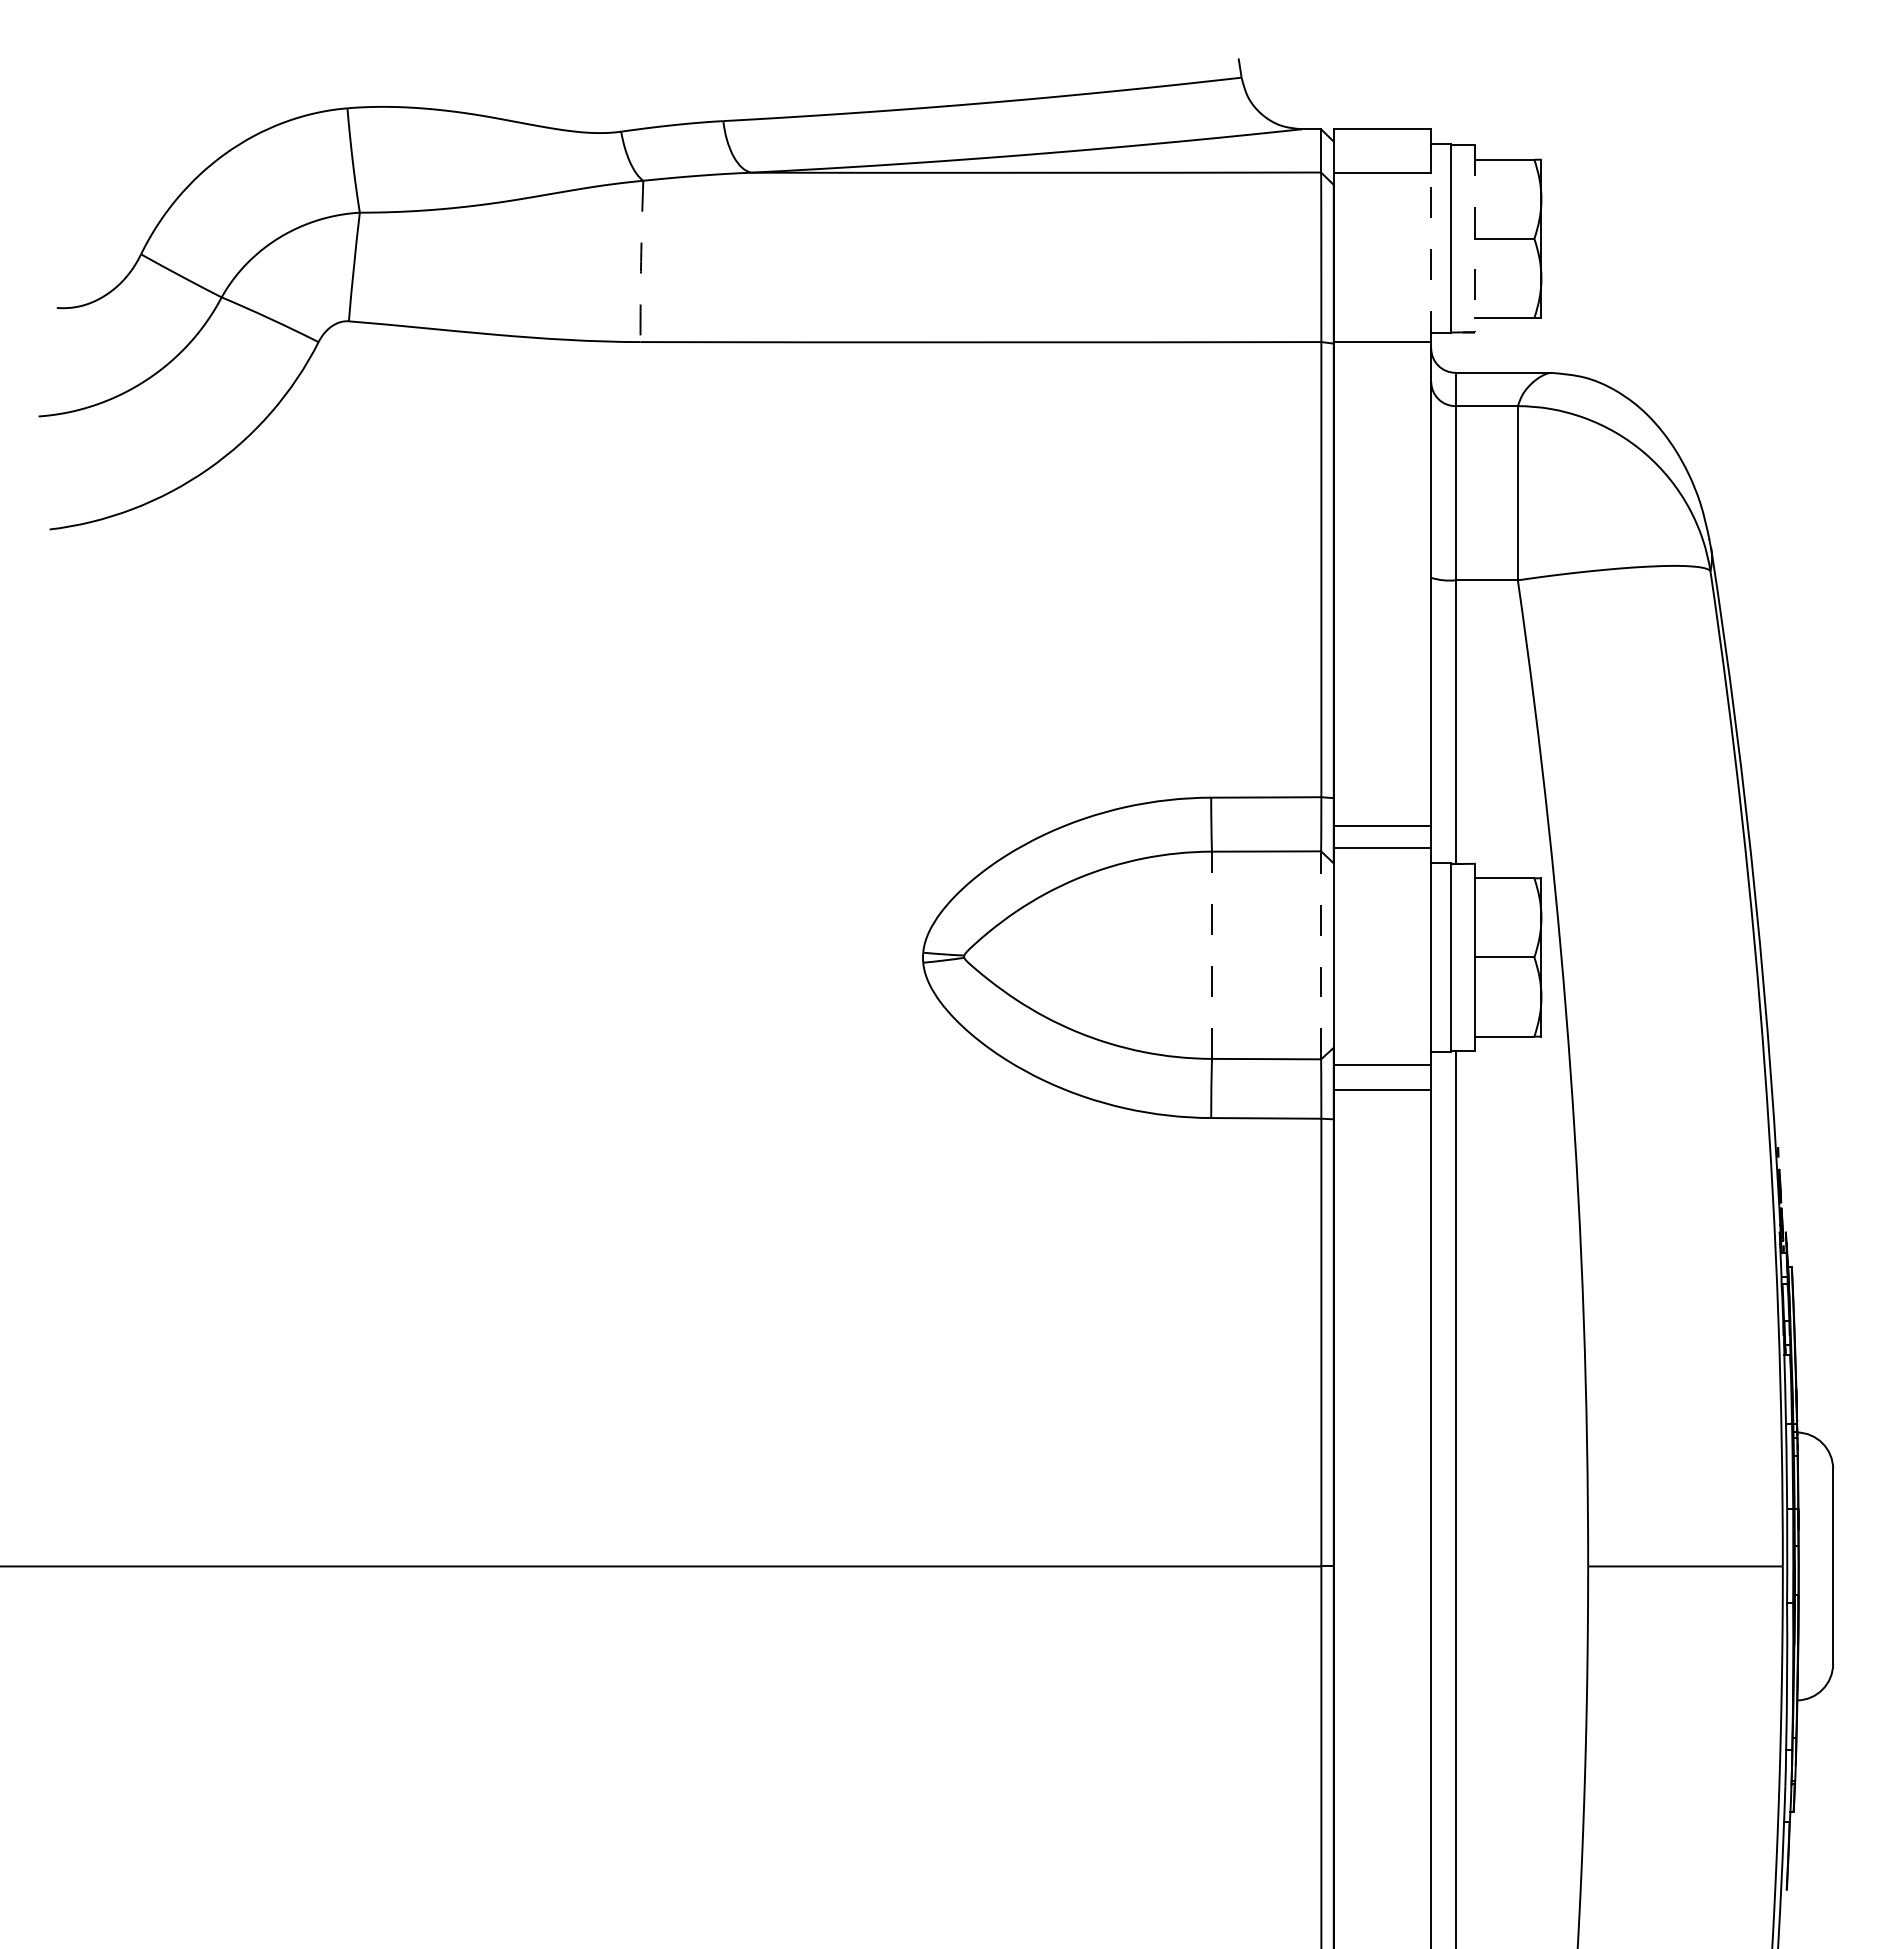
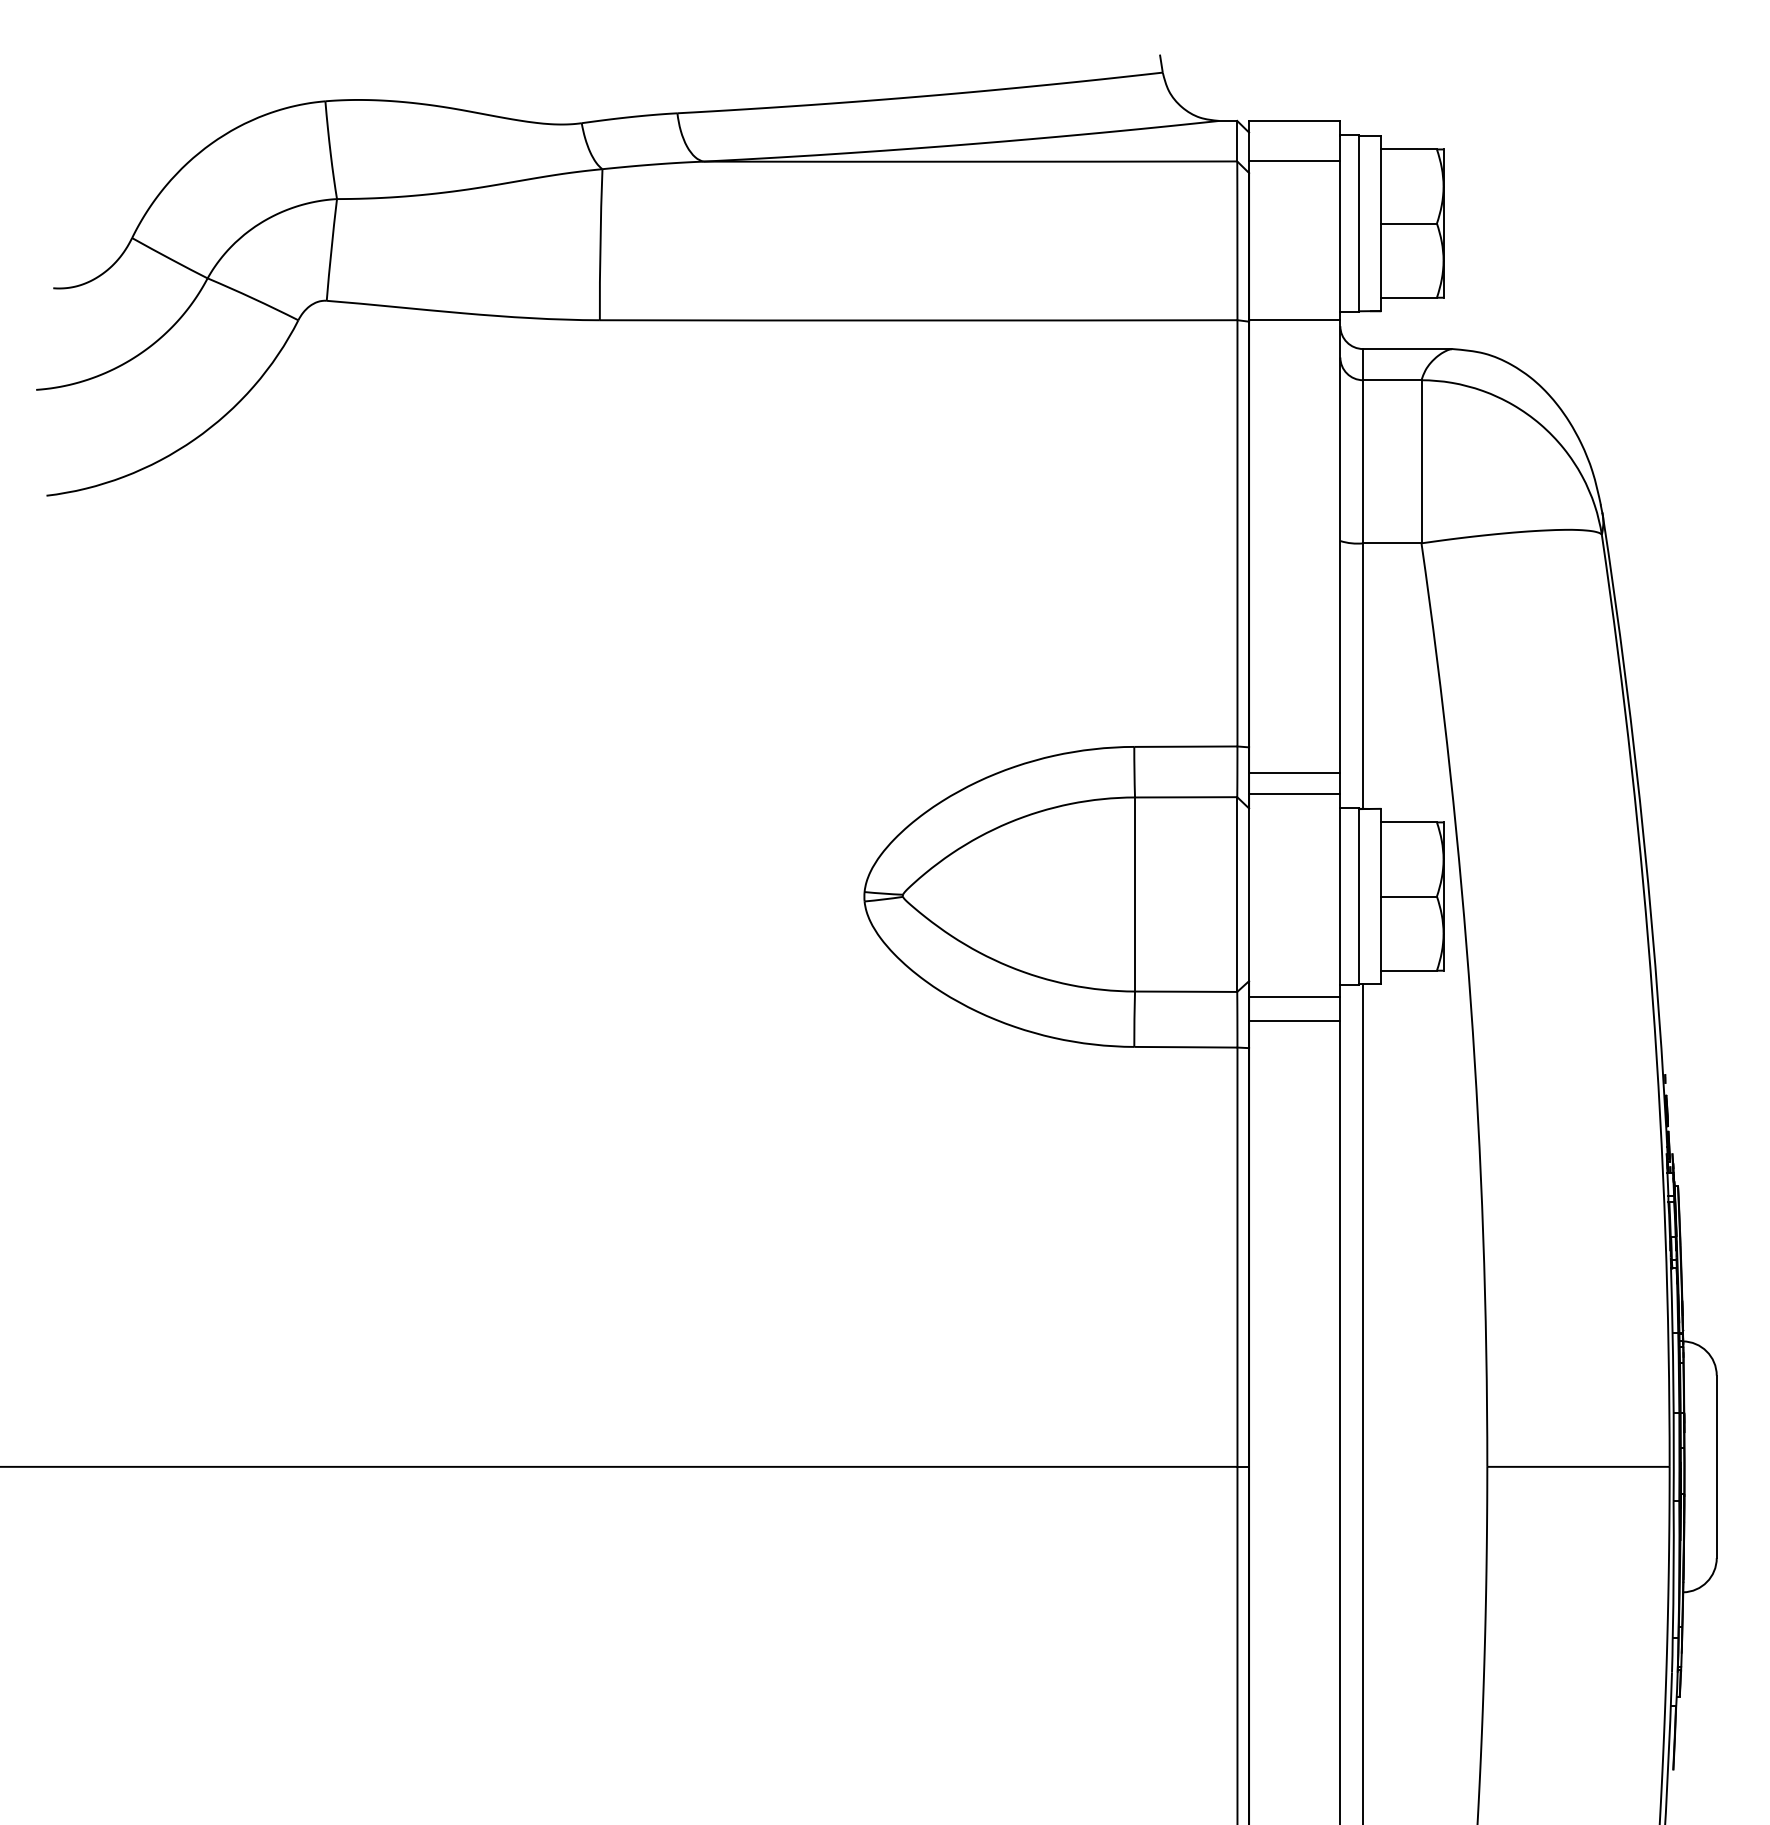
line: (1475, 238) -> (1381, 223), dashed -> solid
line: (1431, 257) -> (1340, 241), dashed -> solid
arc: (641, 261) -> (600, 244), dashed -> solid
line: (1211, 955) -> (1134, 894), dashed -> solid
line: (1321, 955) -> (1237, 894), dashed -> solid

